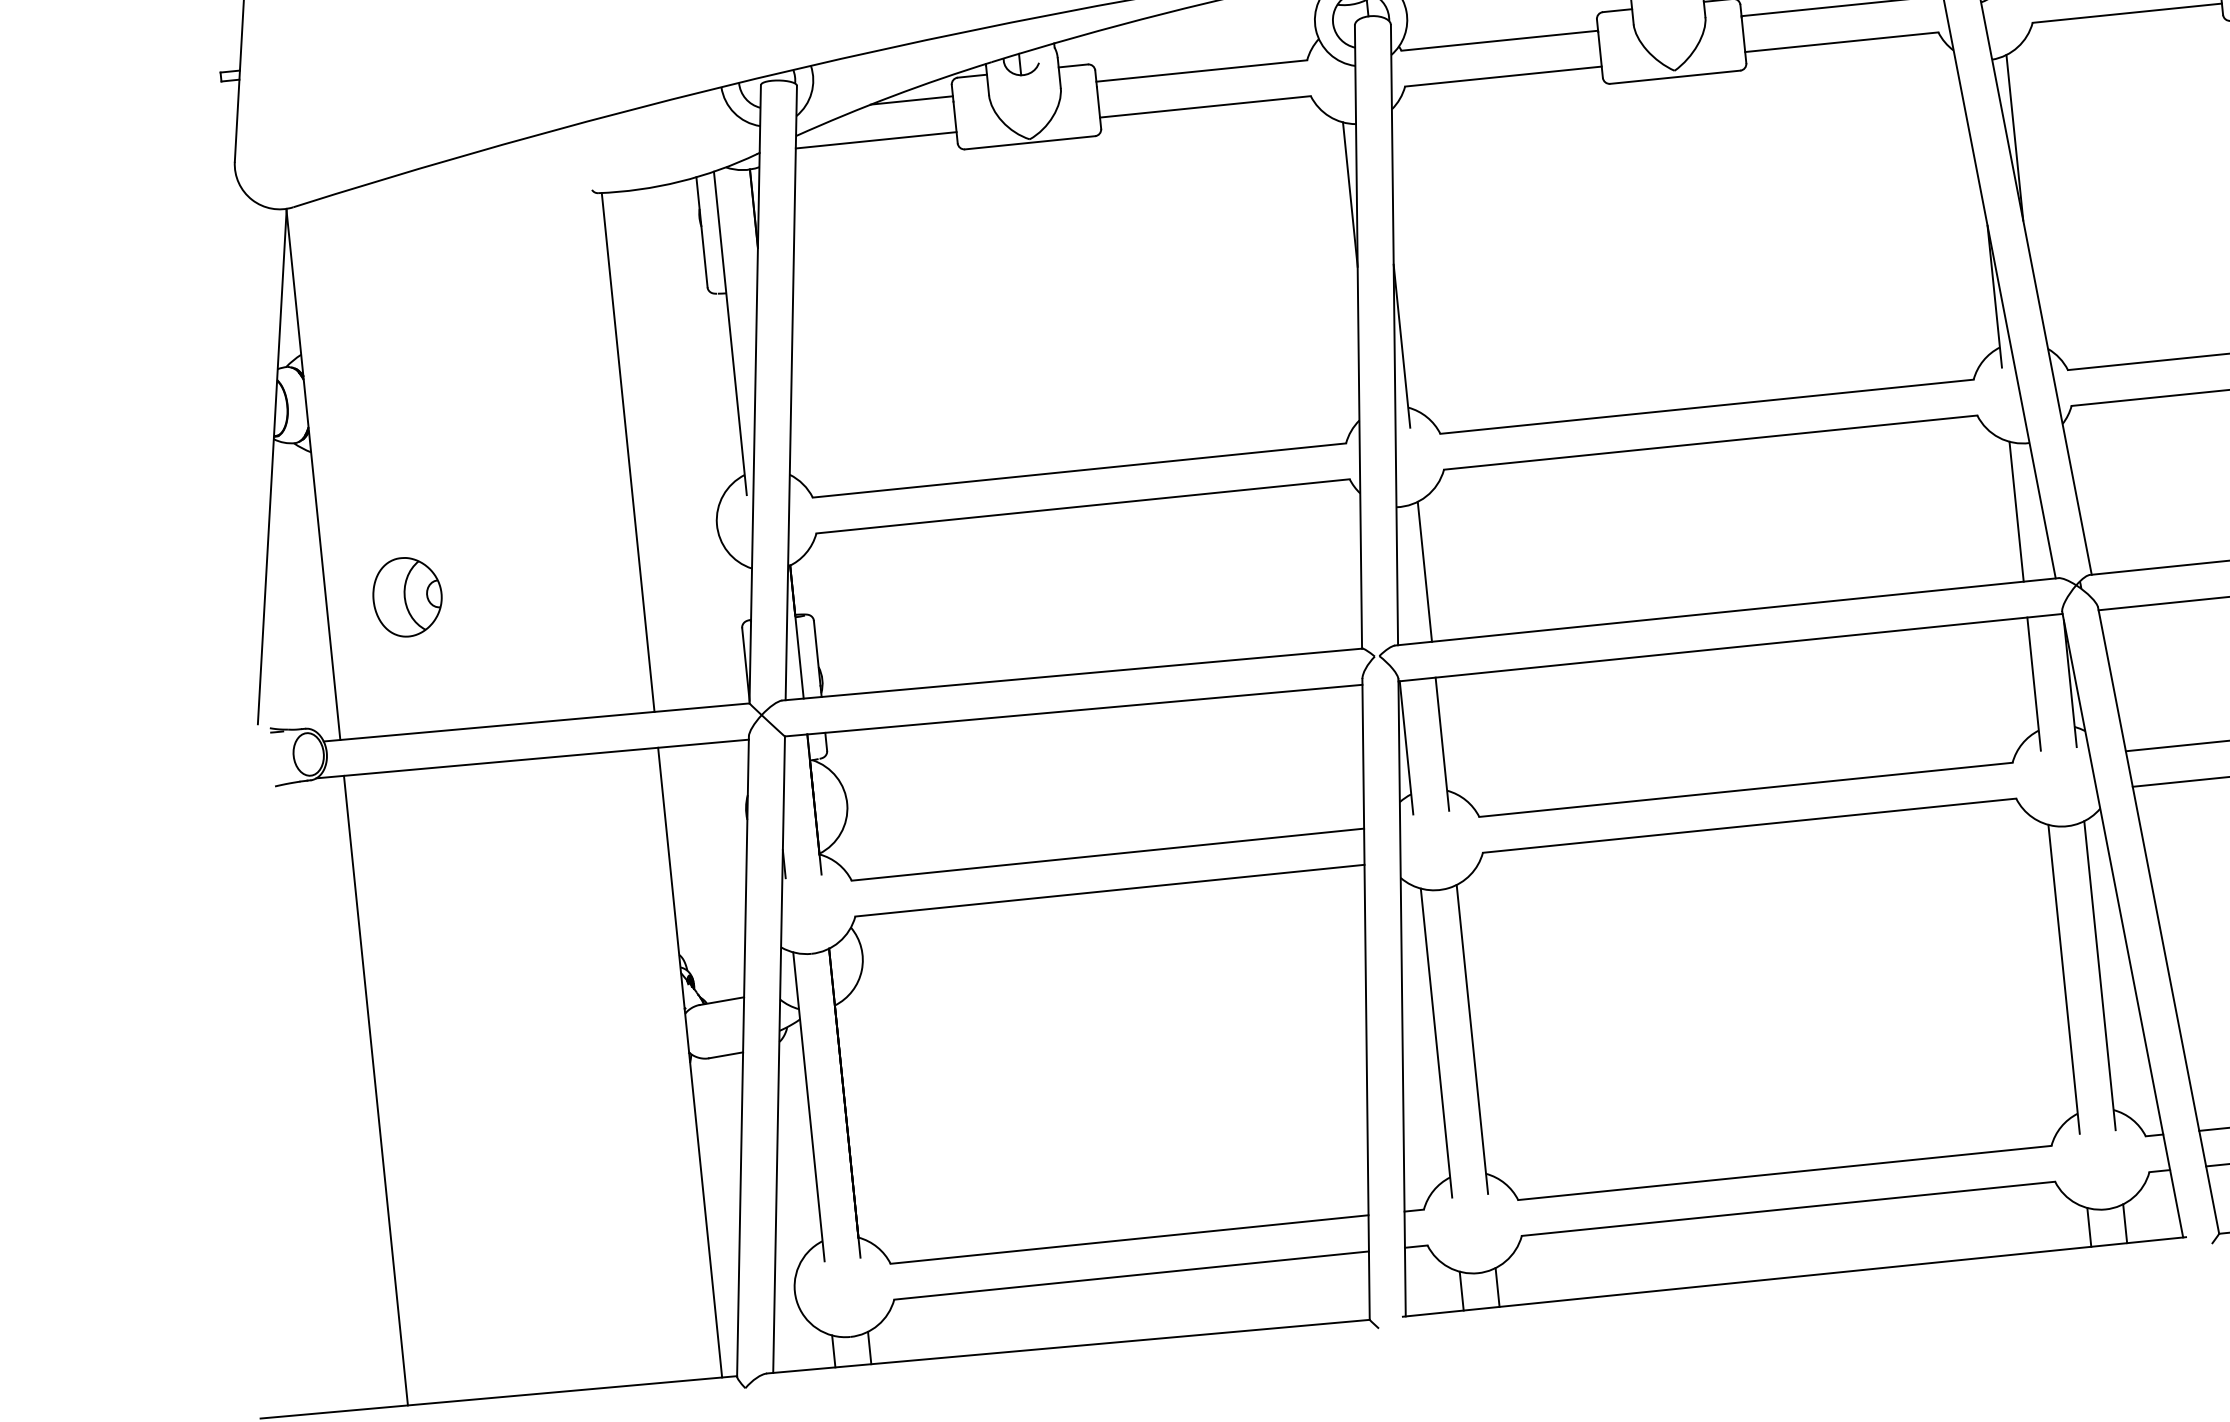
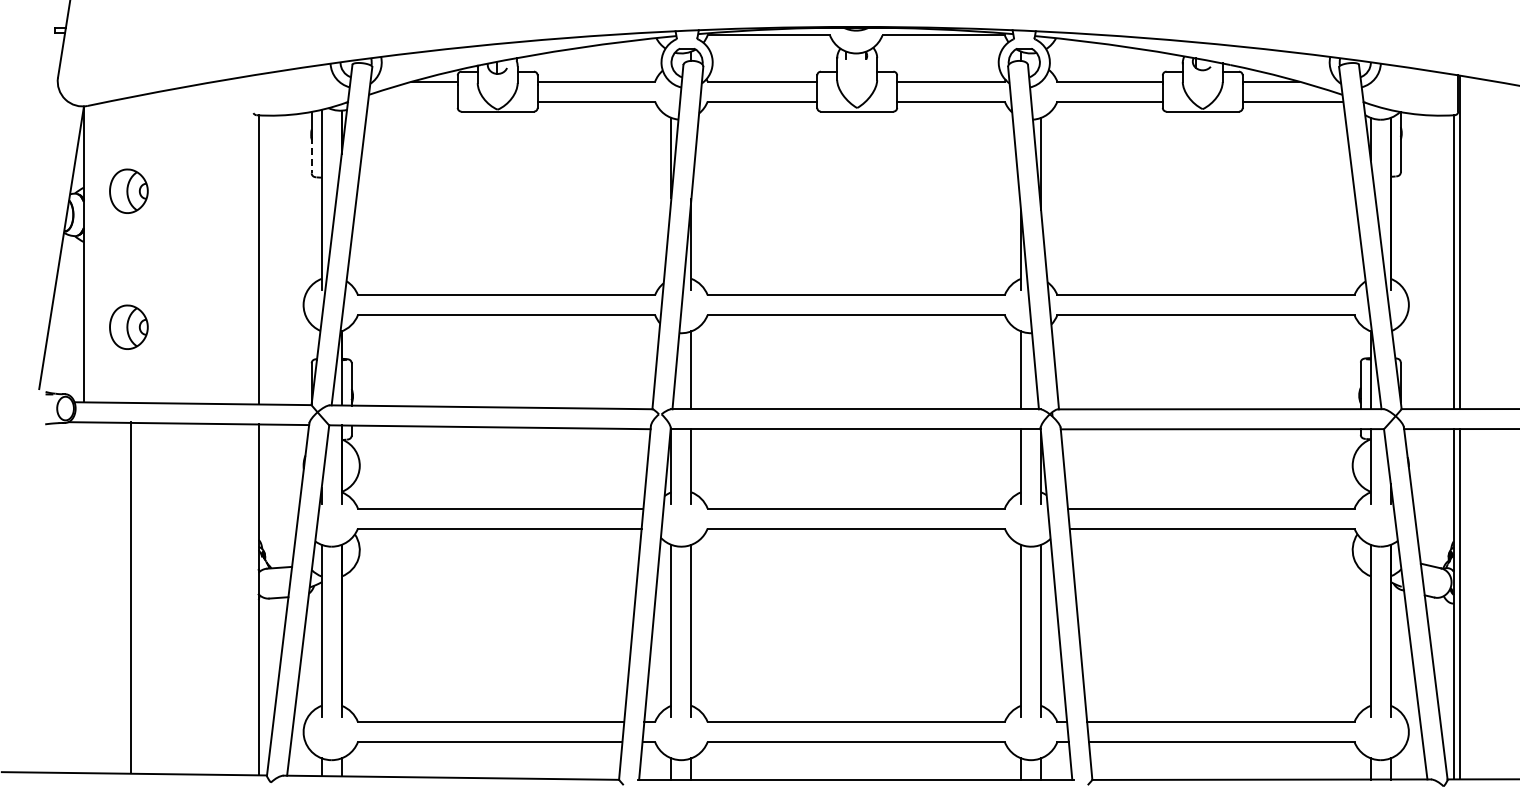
line: (875, 140) -> (412, 101), removed
line: (703, 255) -> (311, 155), solid -> dashed
part: (381, 351) -> (128, 190), added
line: (375, 1090) -> (130, 597), moved

